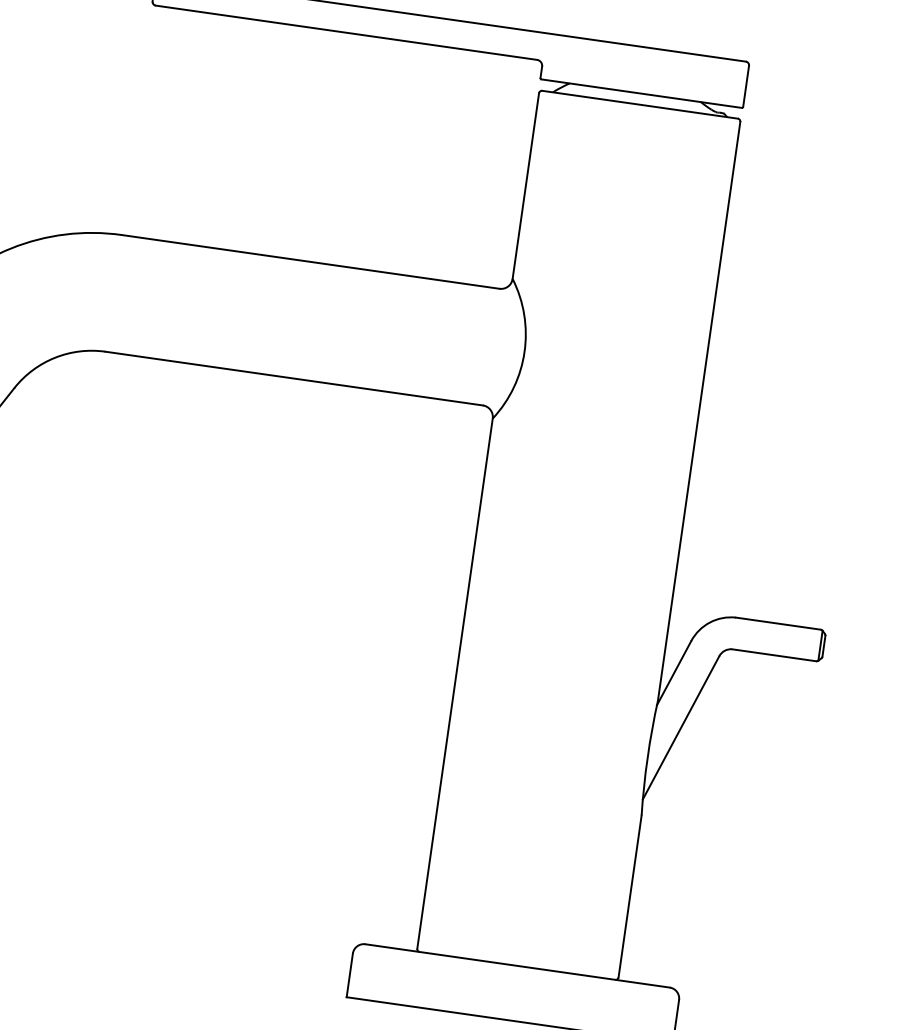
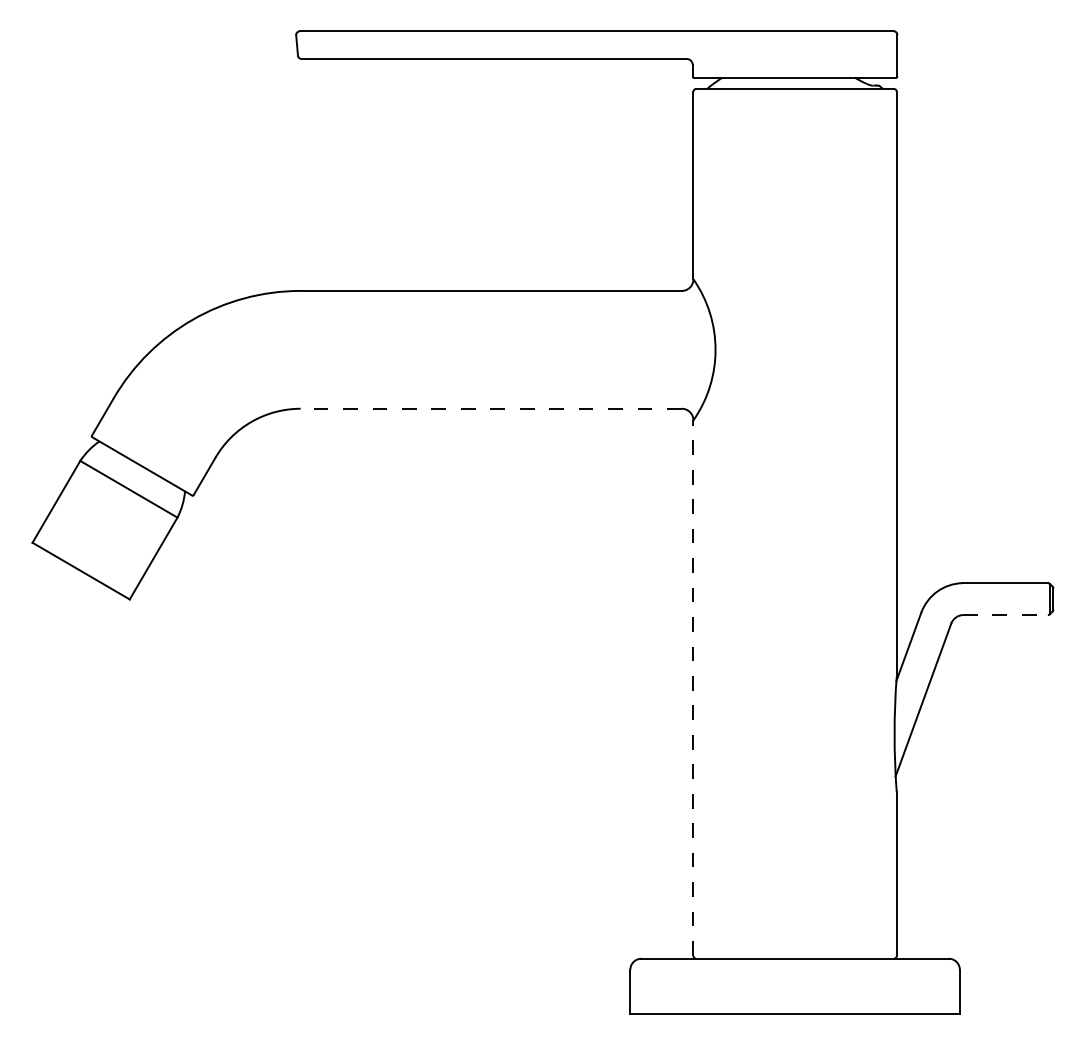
line: (294, 378) -> (491, 408), solid -> dashed
line: (774, 655) -> (1005, 615), solid -> dashed
line: (455, 684) -> (693, 688), solid -> dashed

